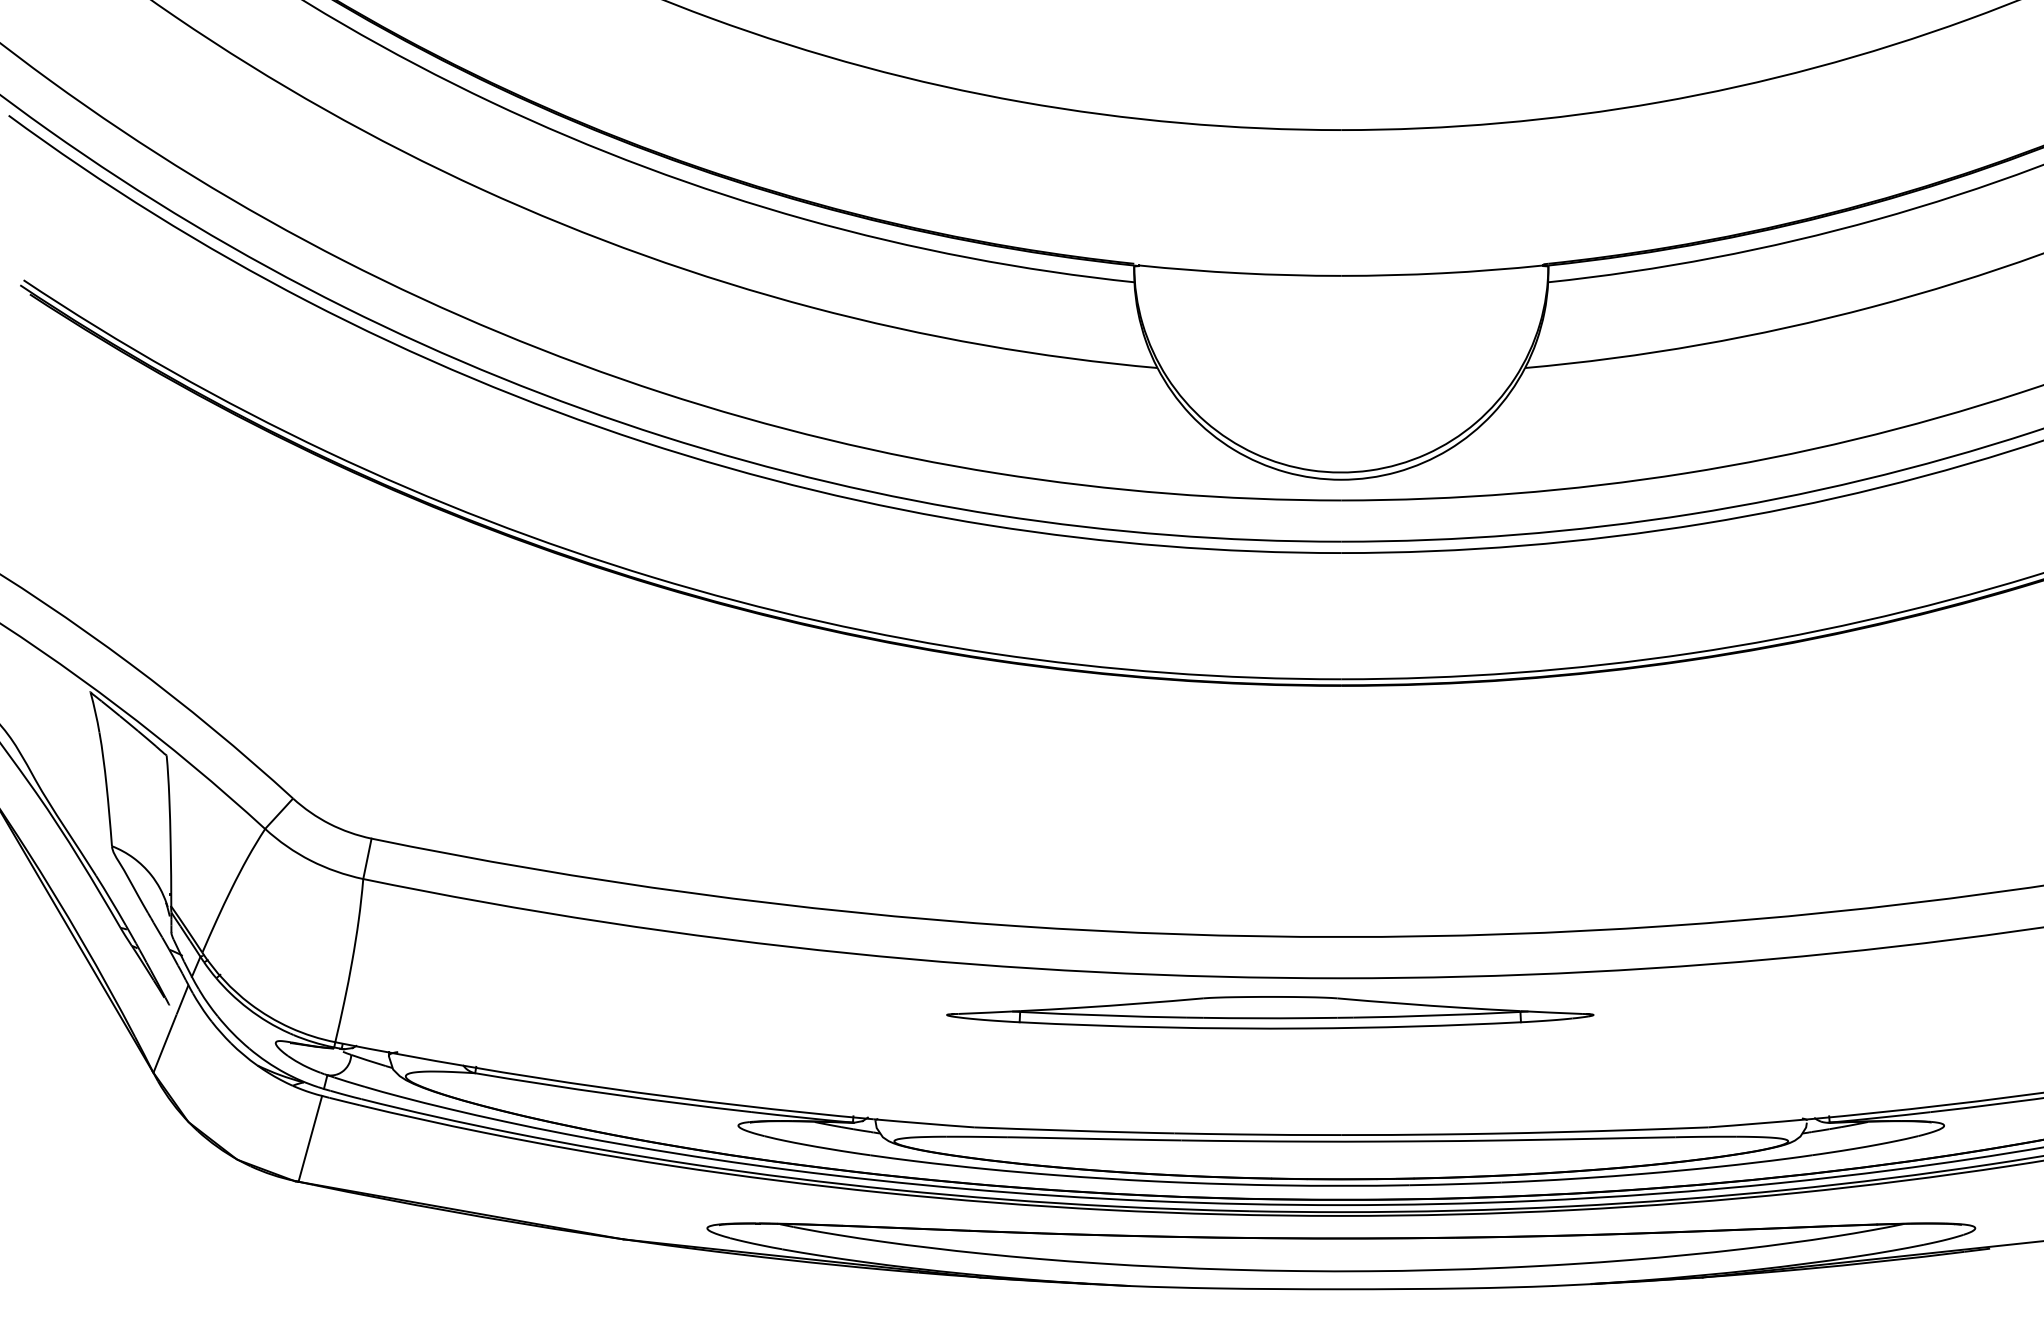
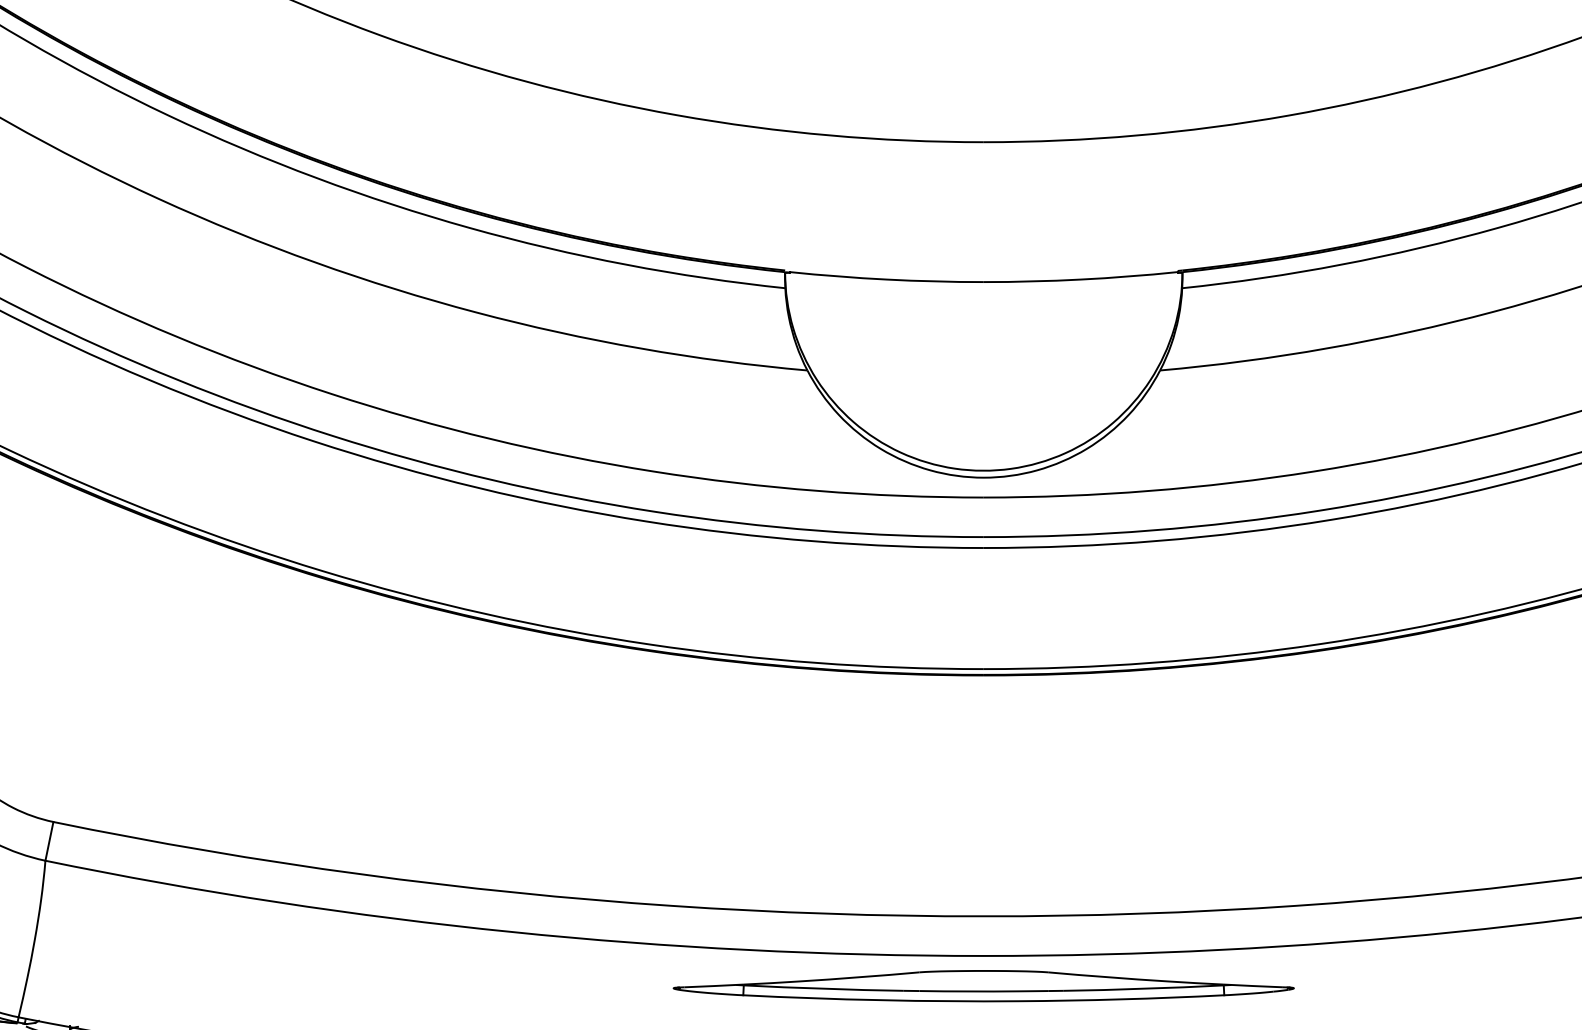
part: (1270, 1012) -> (983, 985), moved

